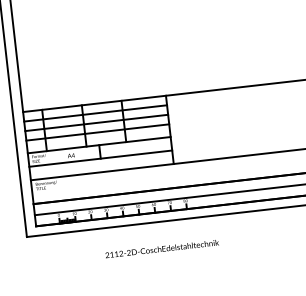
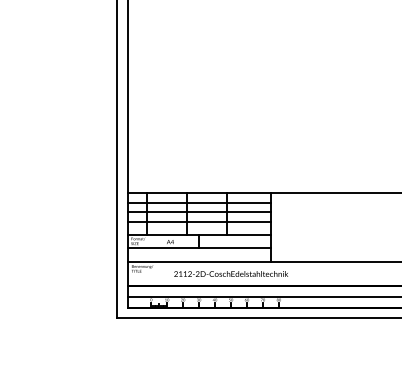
text: (161, 248) -> (230, 273), moved

